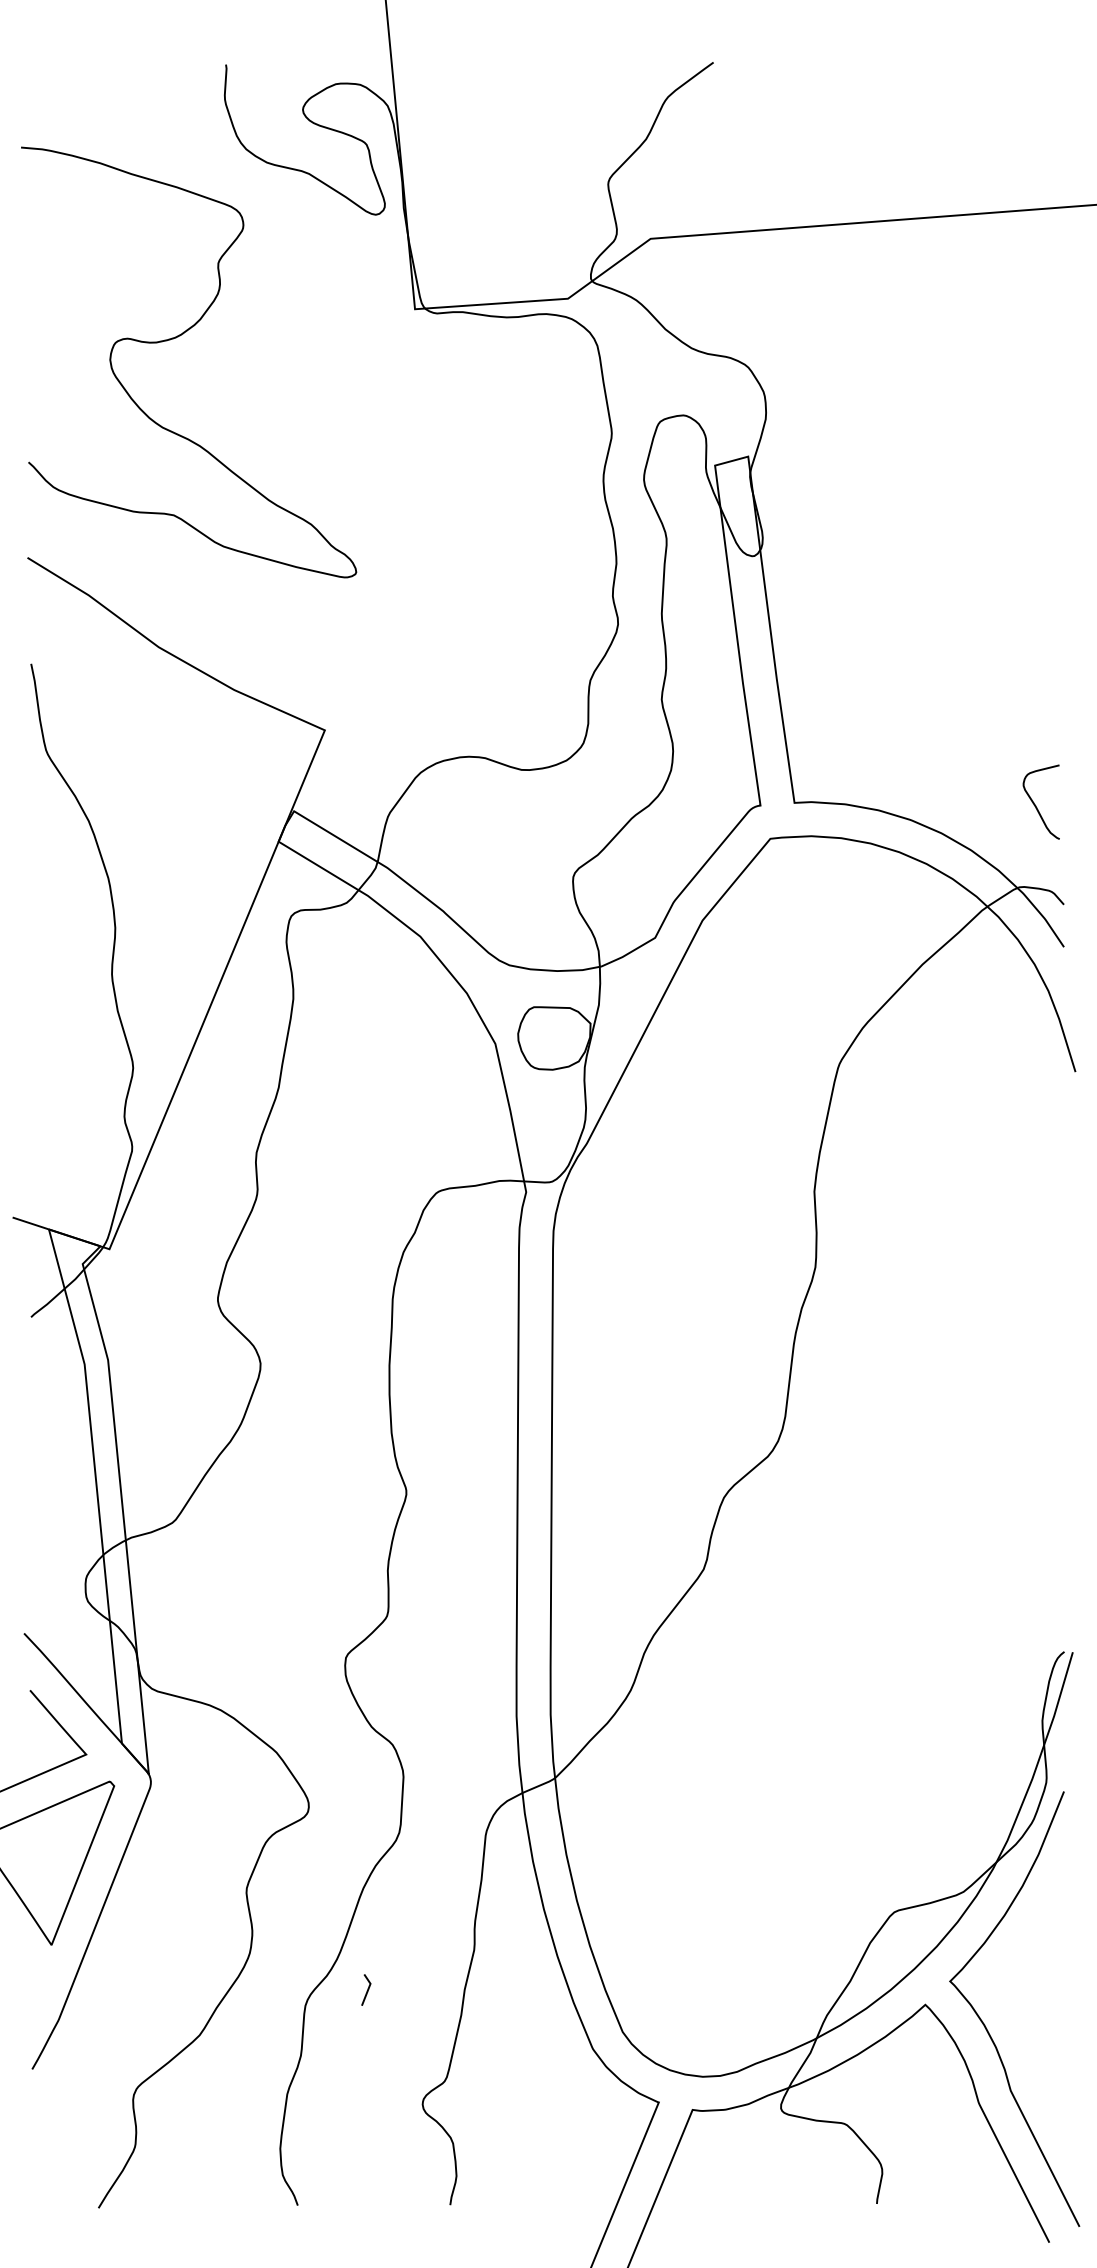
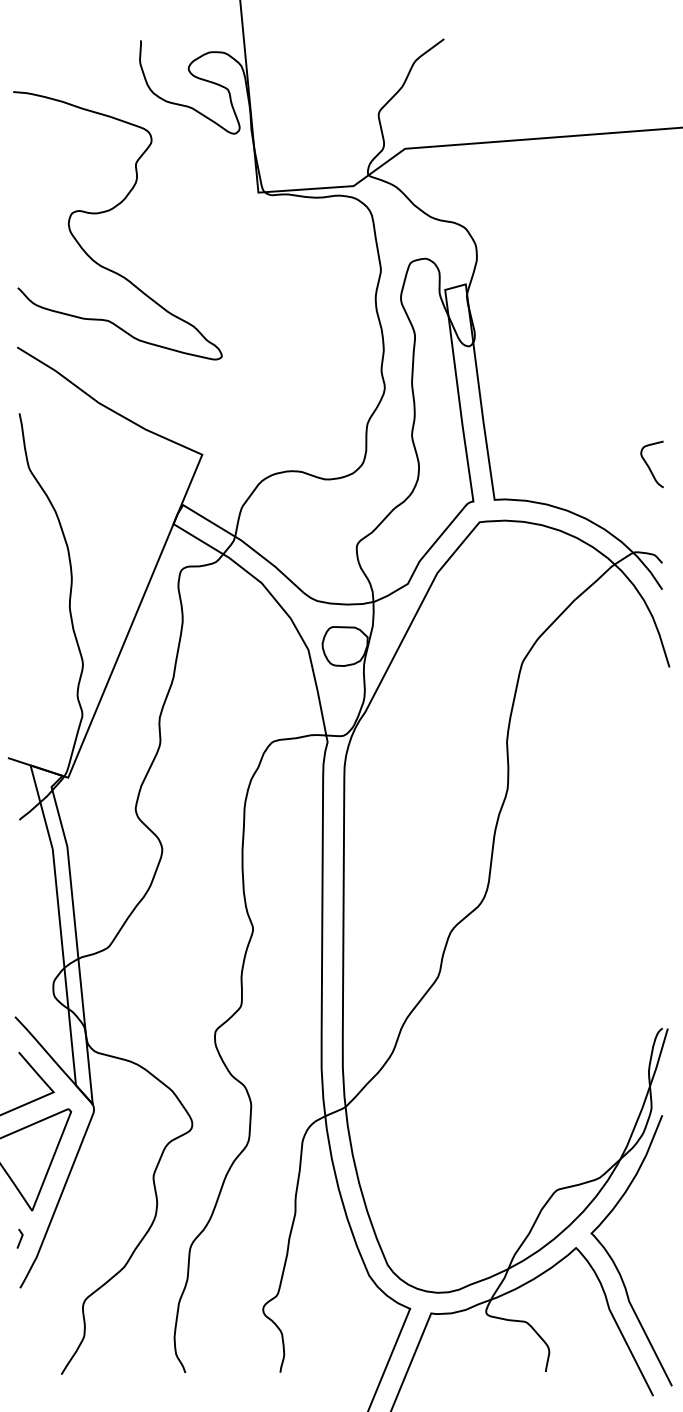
curve: (1036, 805) -> (649, 466), moved
line: (366, 1989) -> (20, 1238), moved

